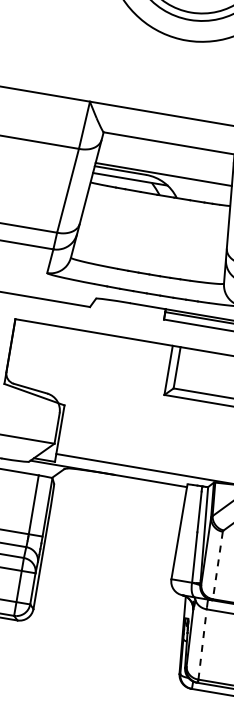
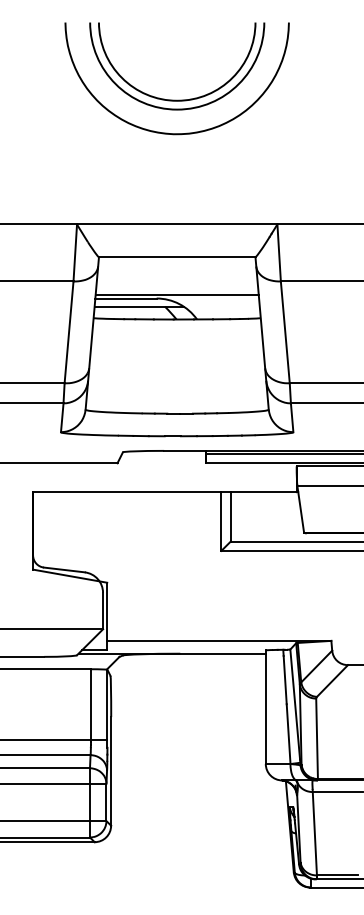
line: (218, 566) -> (317, 739), dashed -> solid
line: (202, 643) -> (314, 832), dashed -> solid

